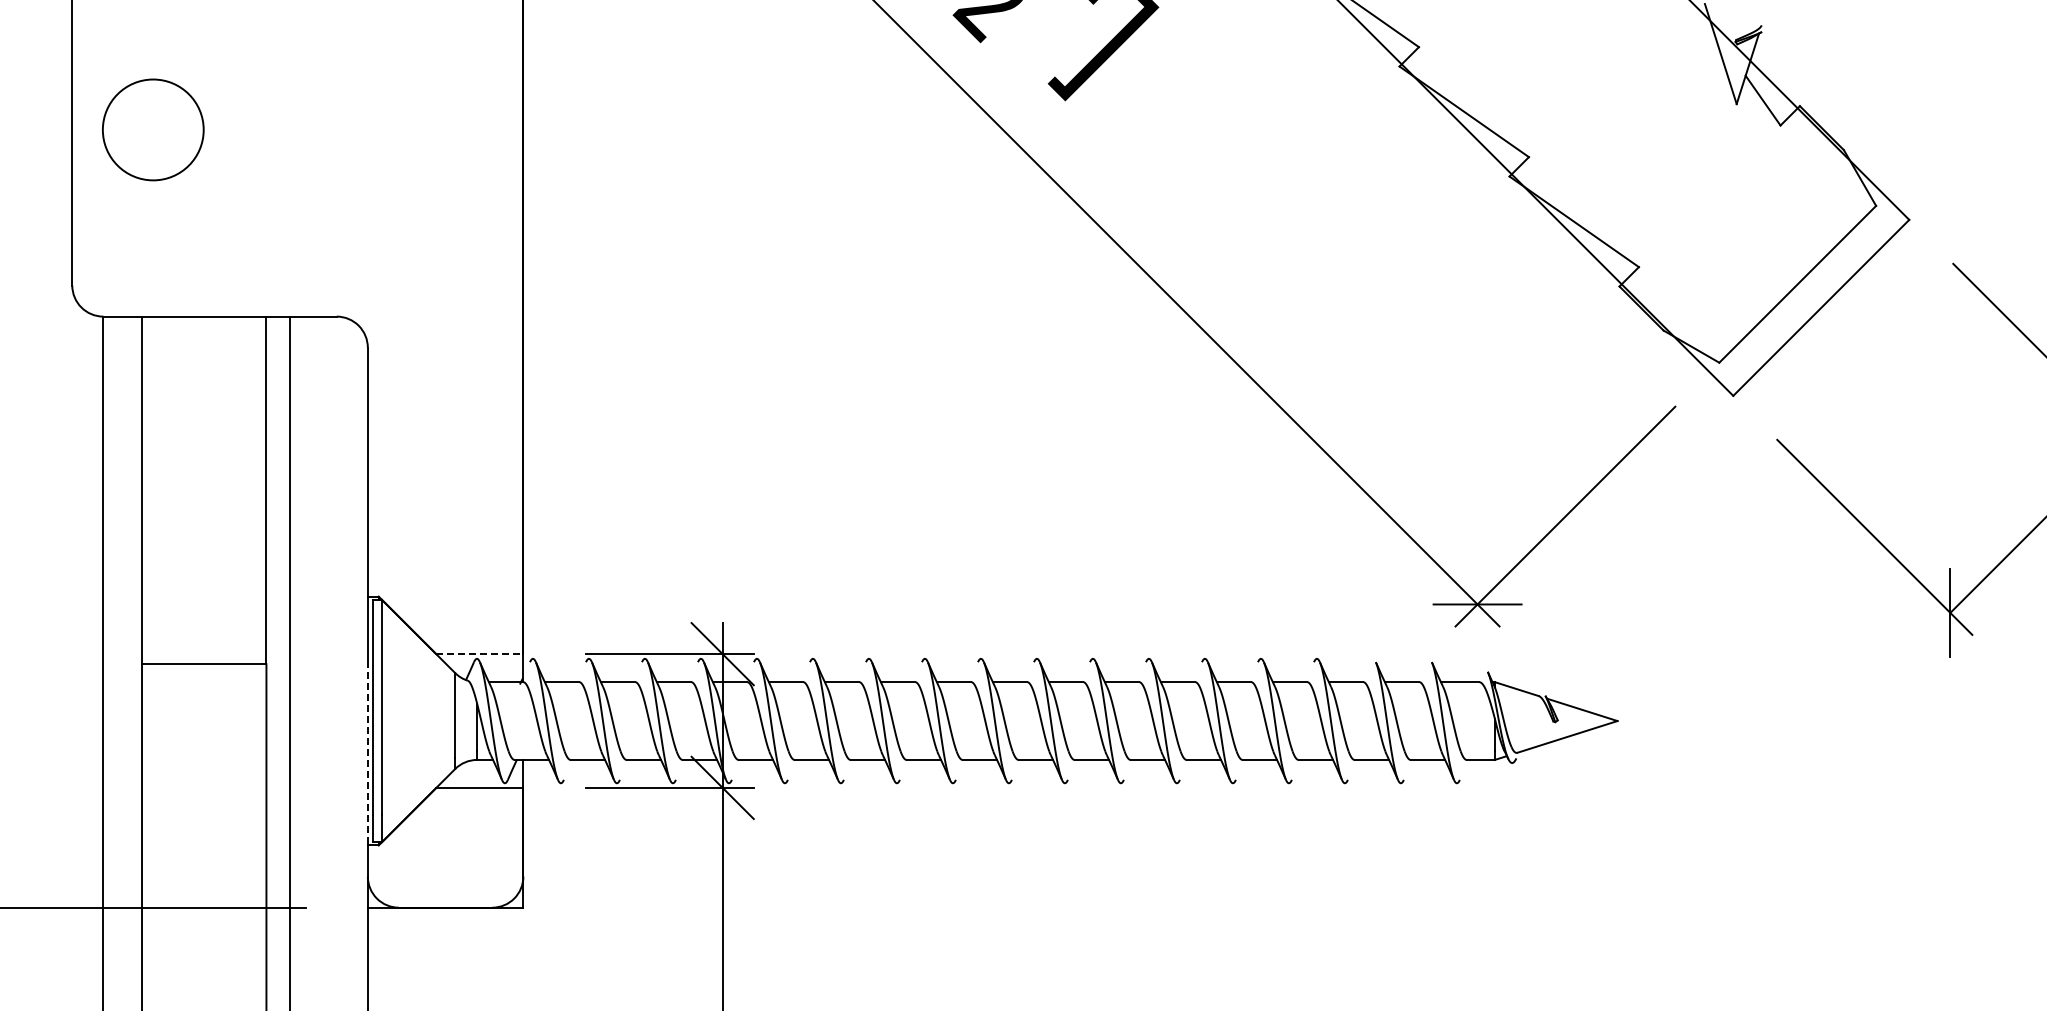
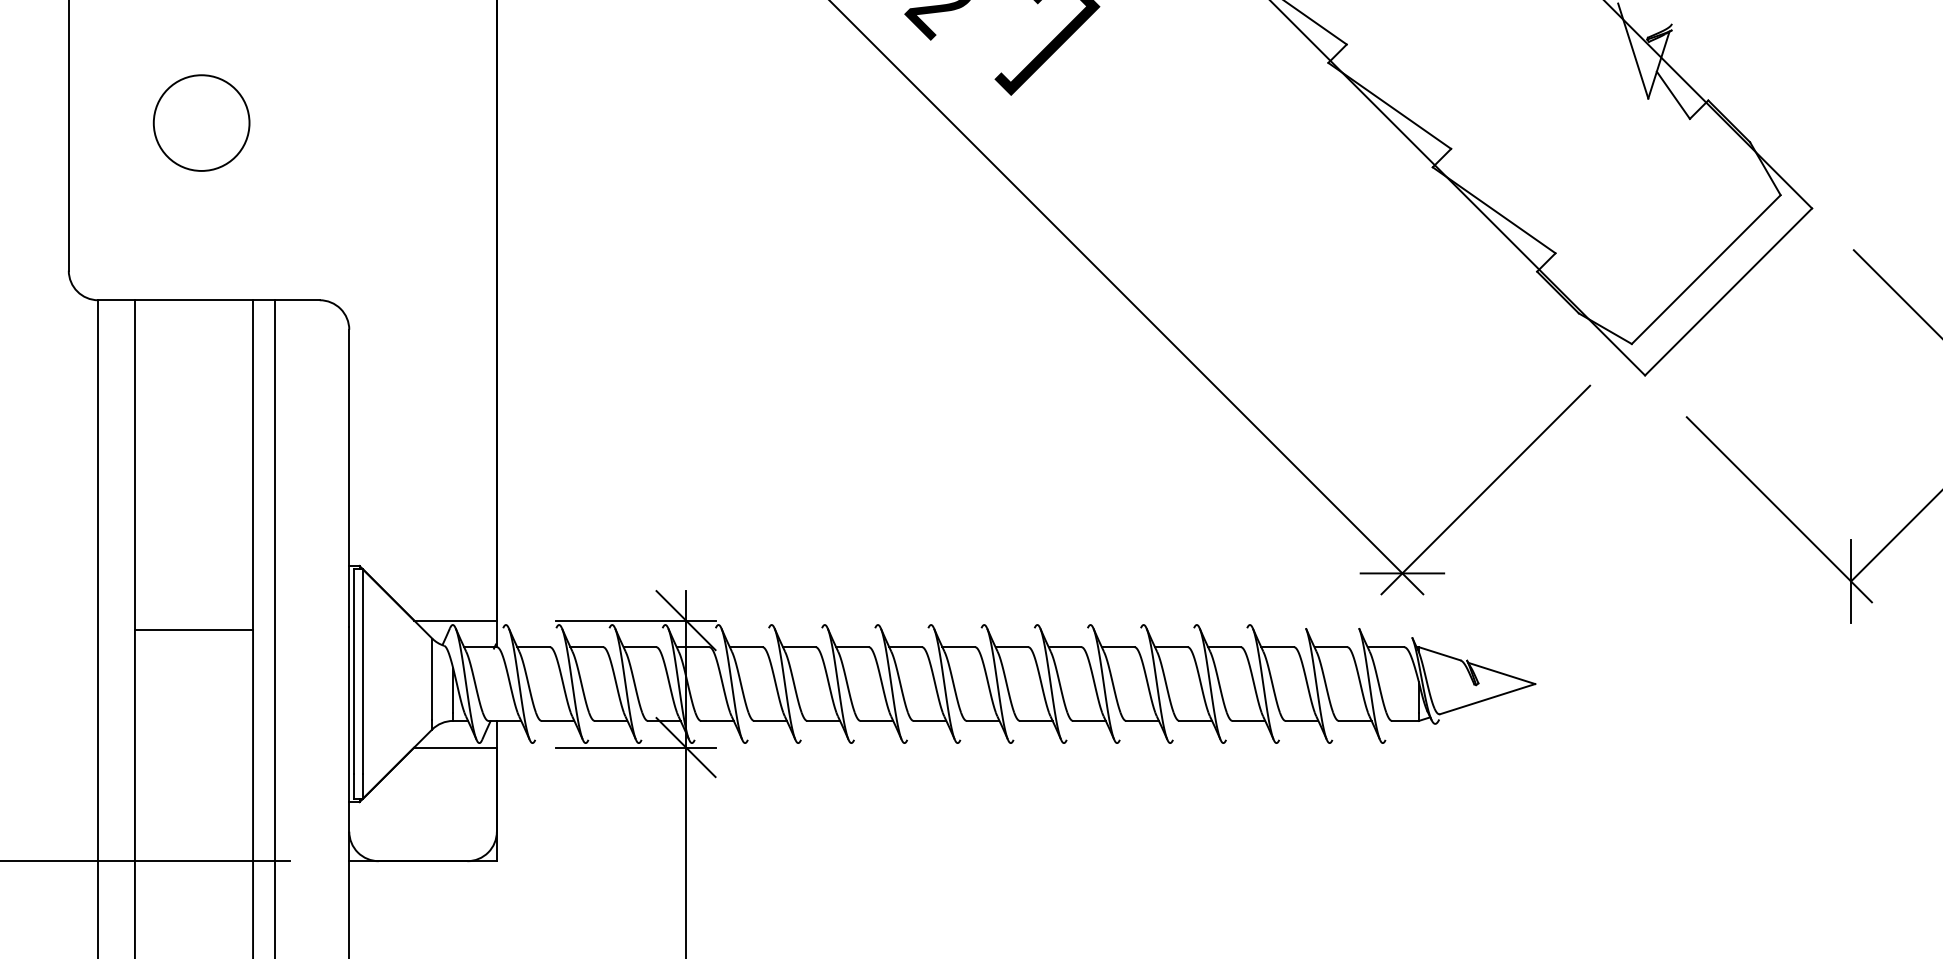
circle: (153, 129) -> (201, 122), moved
line: (479, 654) -> (455, 620), dashed -> solid
line: (367, 753) -> (348, 714), dashed -> solid

